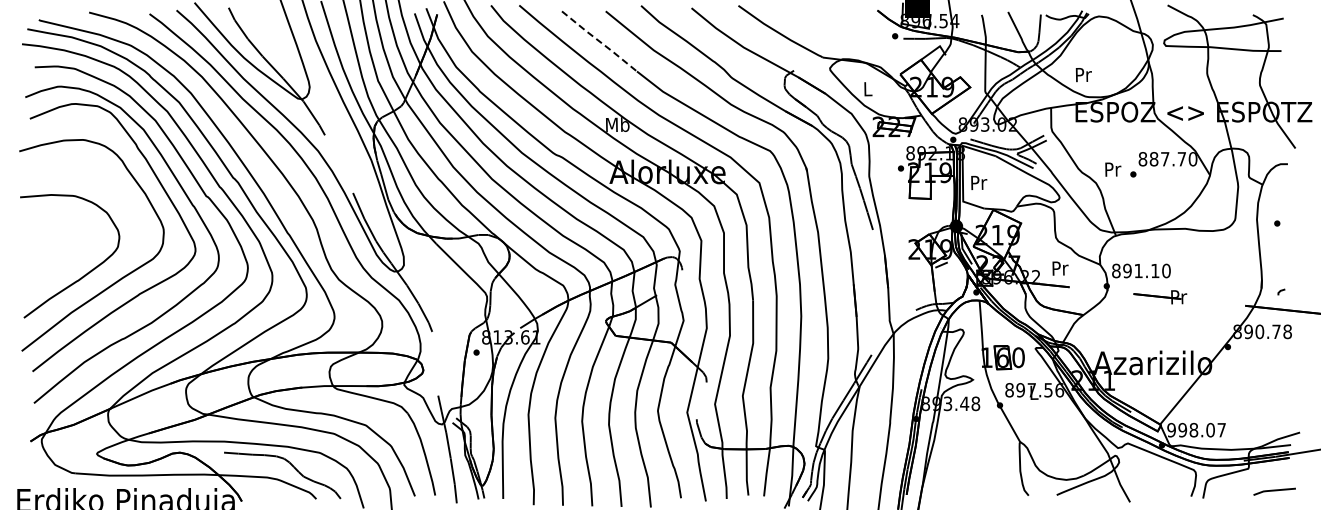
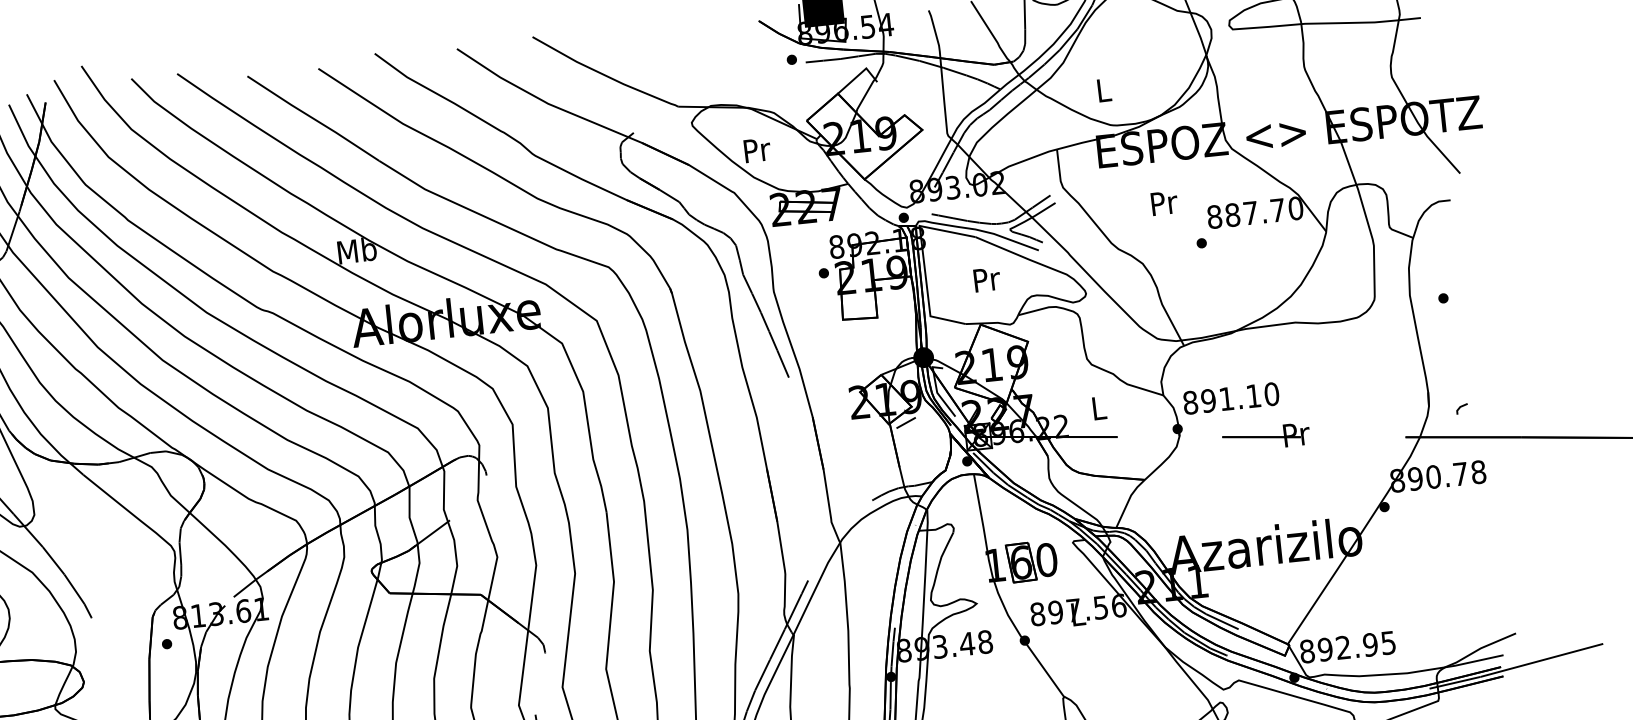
line: (599, 41) -> (313, 118), dashed -> solid
text: (1083, 75) -> (1103, 91), Pr -> L
text: (868, 89) -> (757, 150), L -> Pr
text: (1113, 169) -> (1164, 202), moved
text: (979, 182) -> (987, 278), moved
text: (1060, 268) -> (1099, 408), Pr -> L
text: (1196, 430) -> (1347, 647), 998.07 -> 892.95

